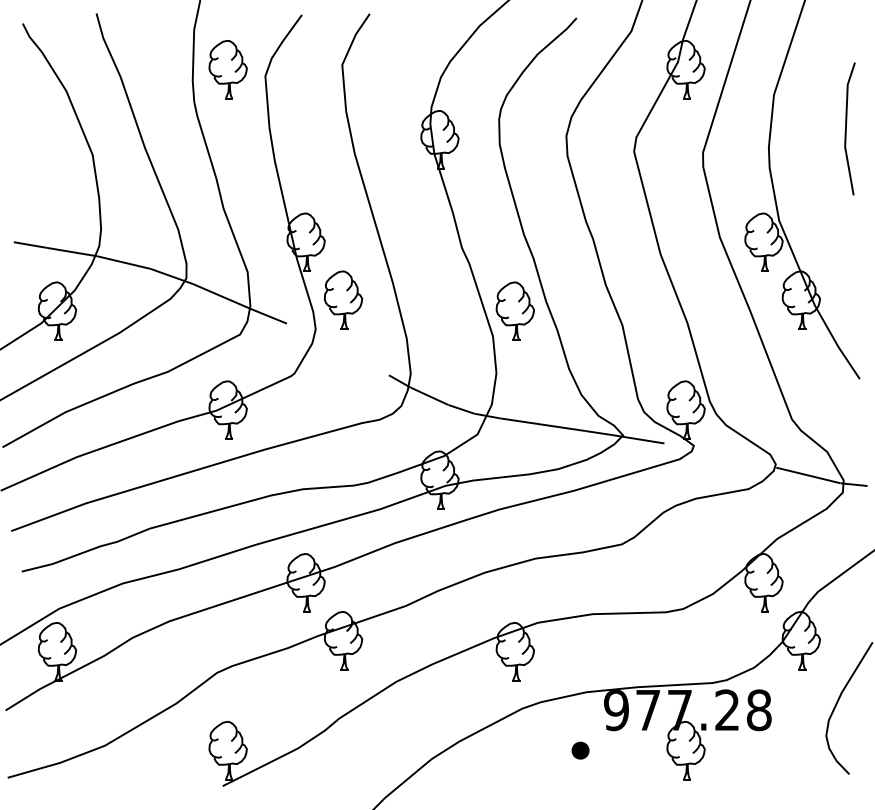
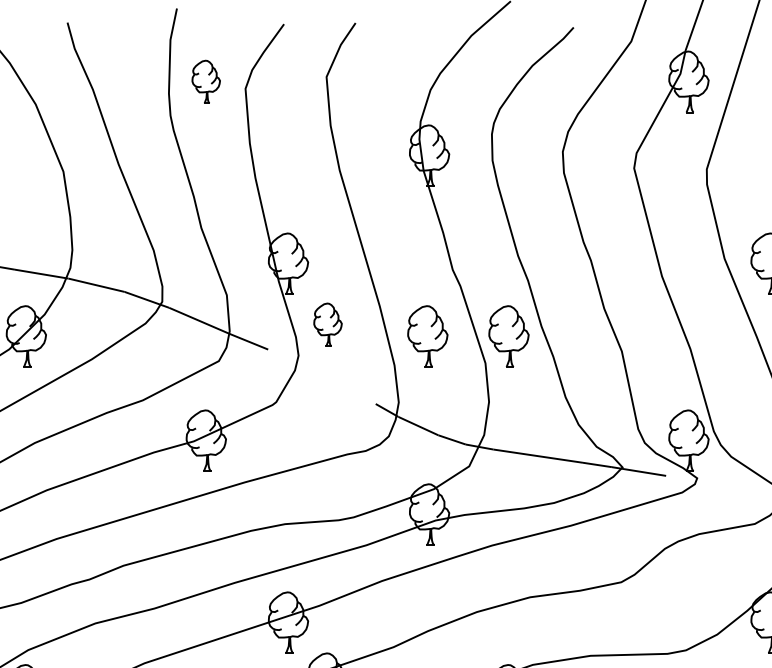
part: (227, 69) -> (205, 81), size x0.7
part: (343, 299) -> (327, 324), size x0.7
part: (437, 310) -> (426, 335), added

